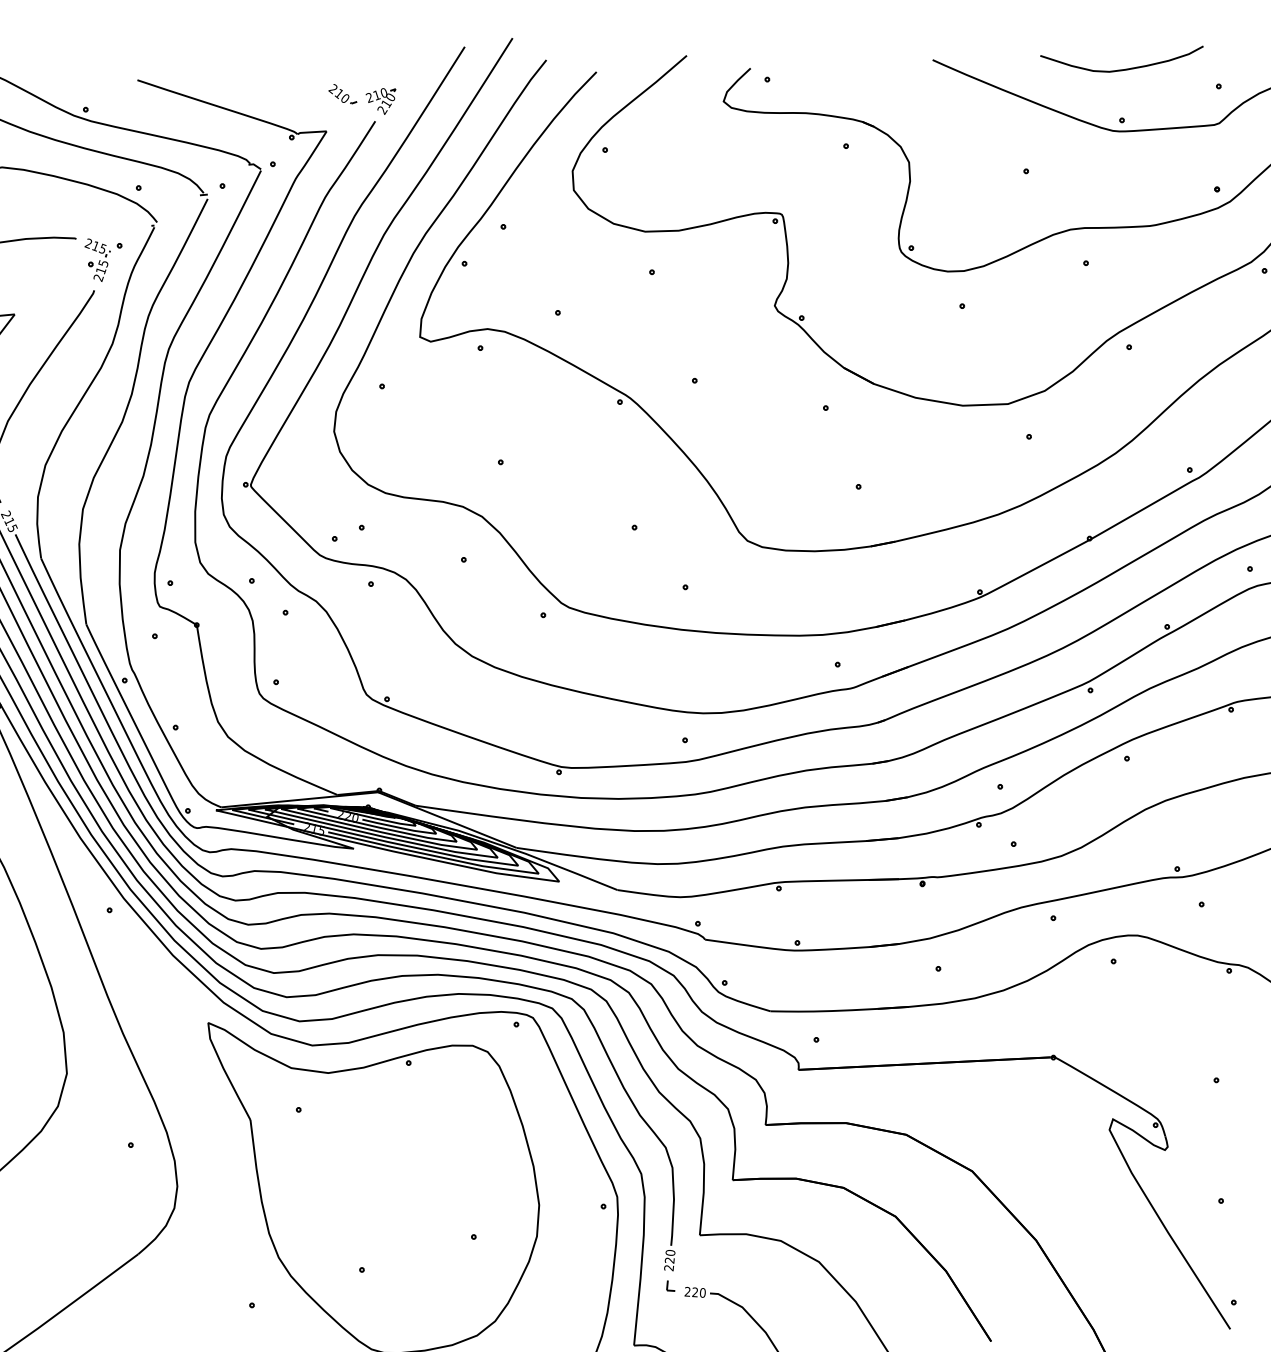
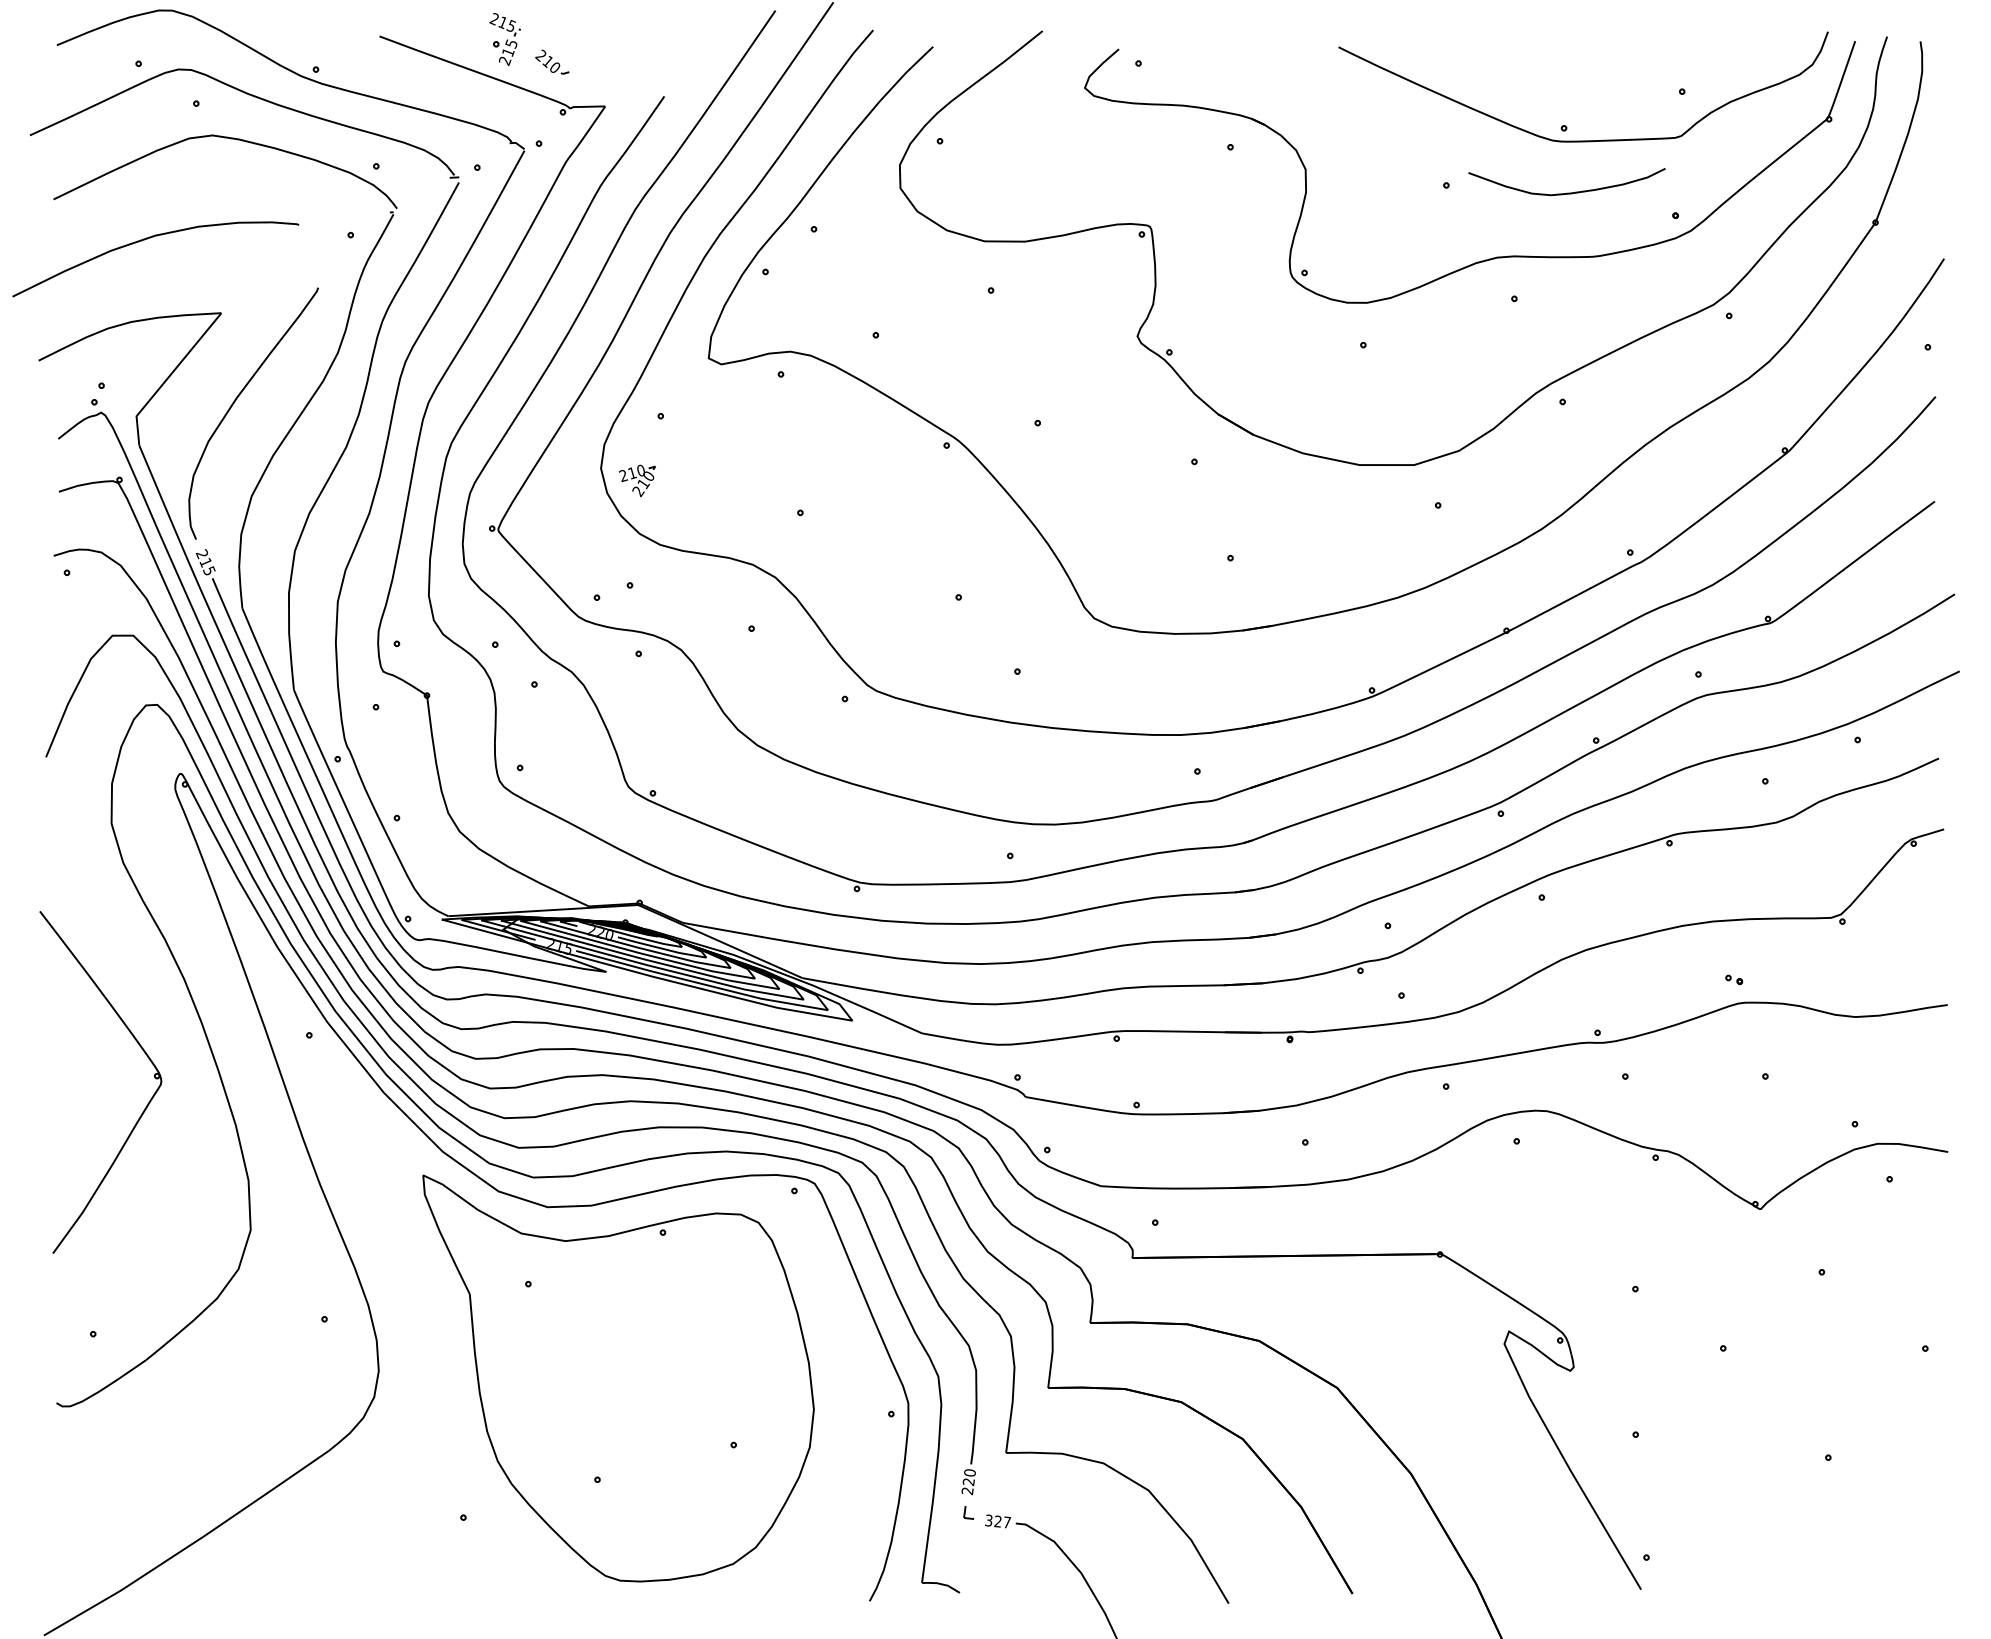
curve: (1122, 69) -> (1567, 192), moved
part: (342, 93) -> (552, 61), moved
part: (381, 101) -> (637, 480), moved
part: (97, 260) -> (504, 39), moved
text: (695, 1292) -> (998, 1521), 220 -> 327

